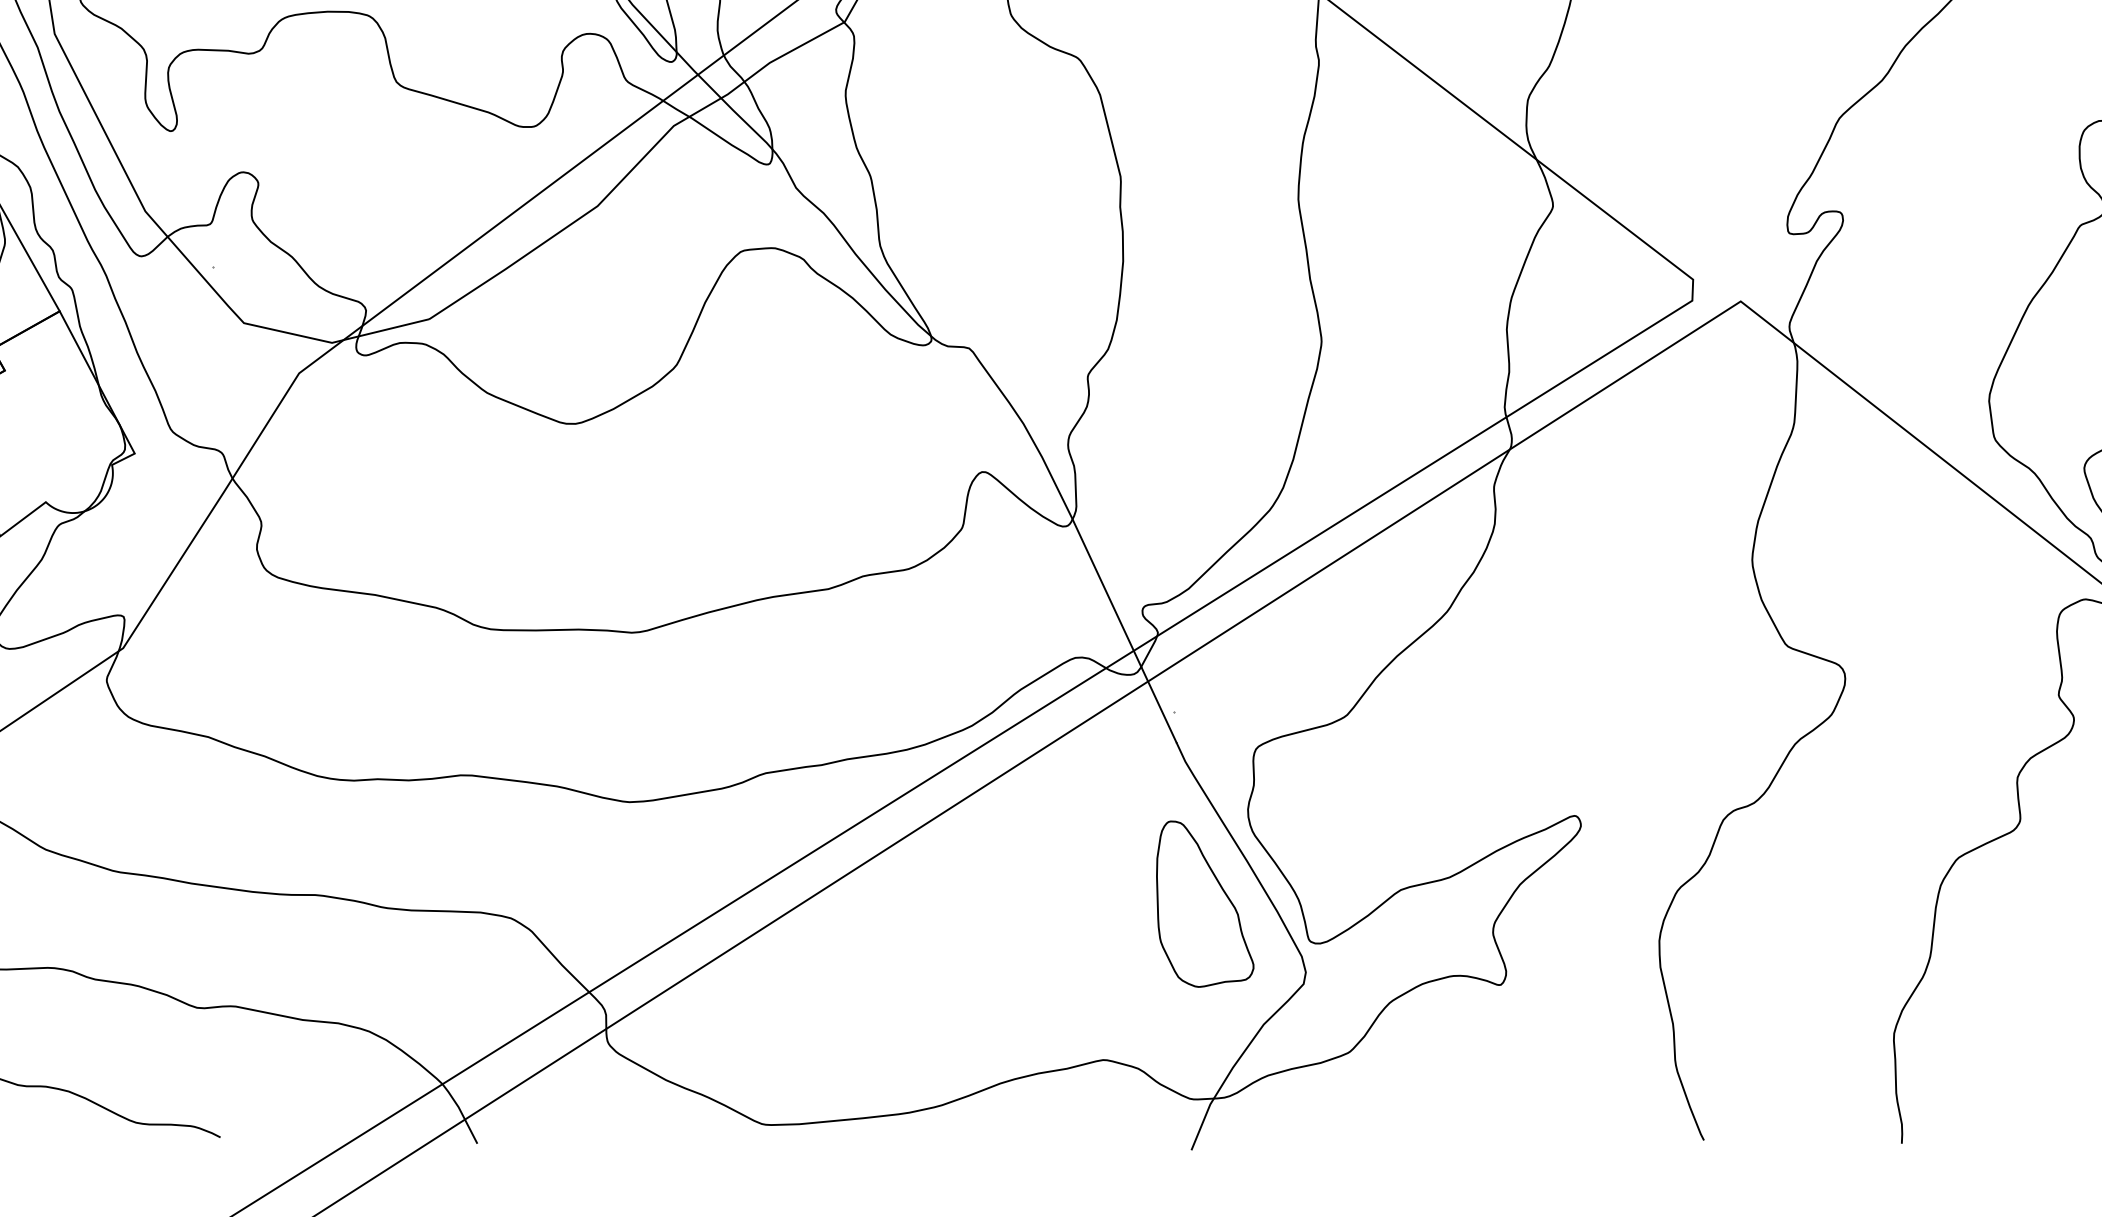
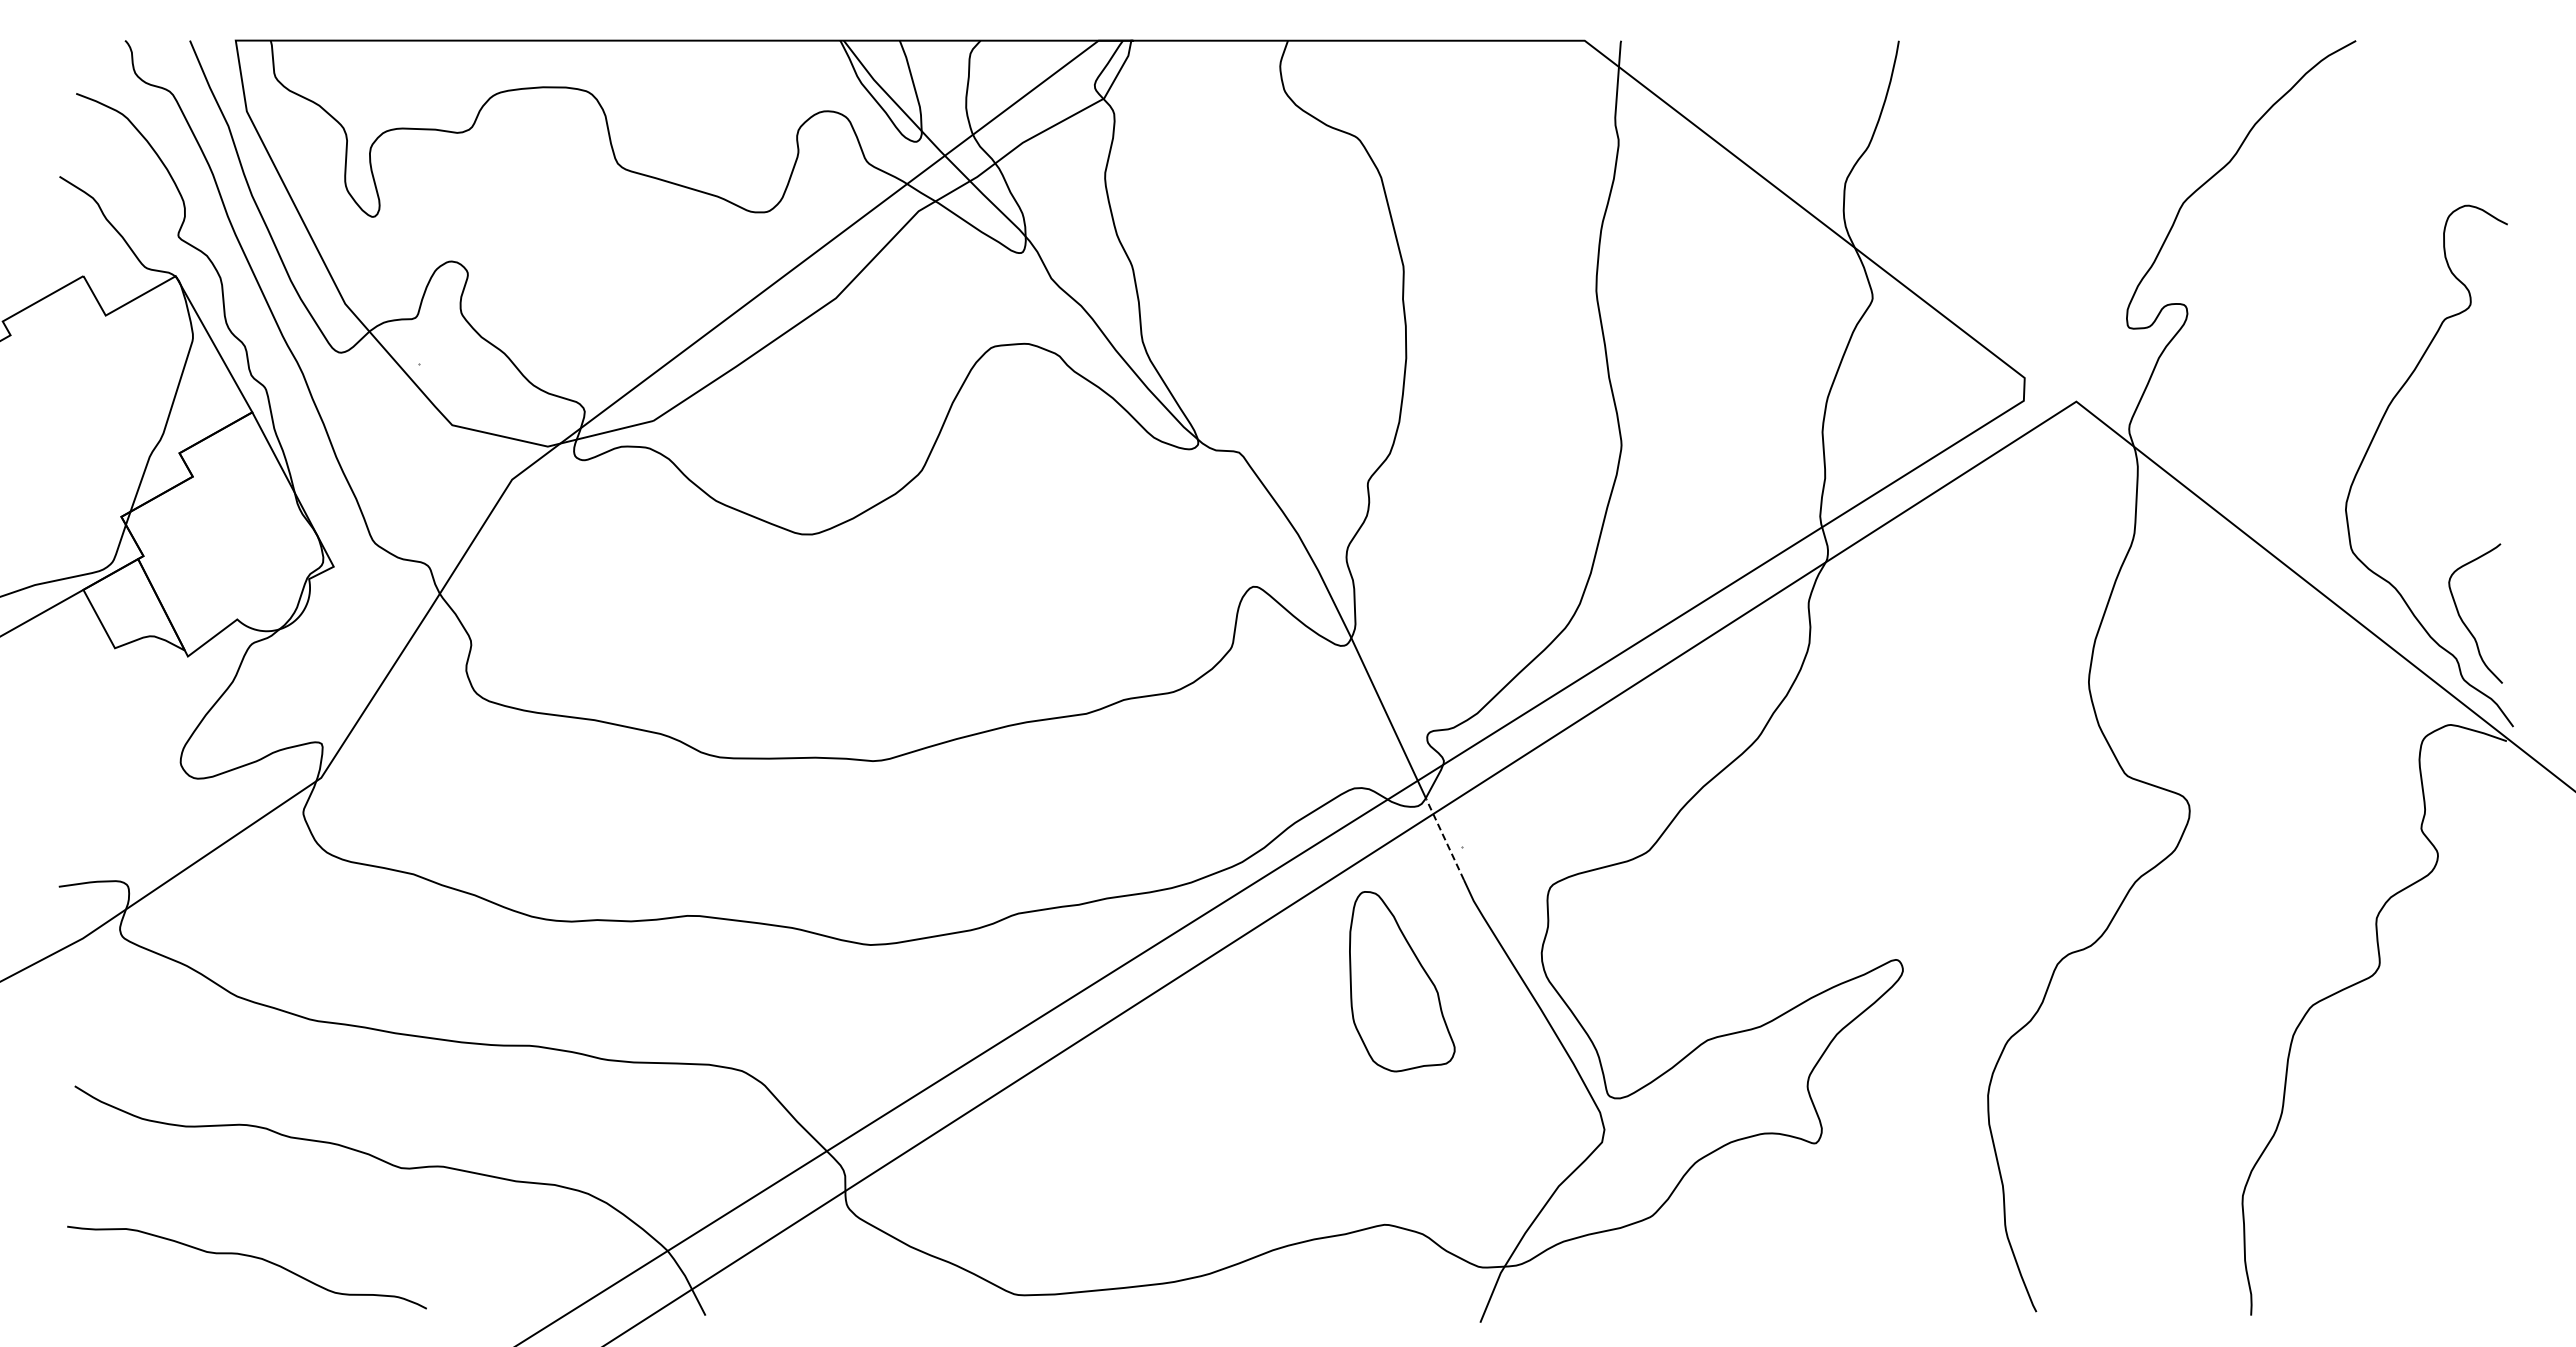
line: (1159, 704) -> (1445, 839), solid -> dashed
part: (1205, 904) -> (1402, 981), moved

